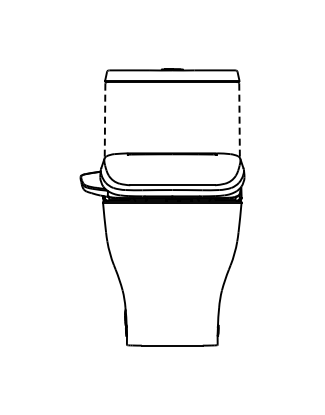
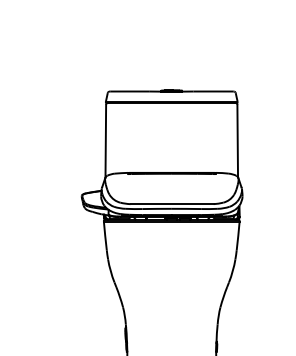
line: (105, 121) -> (106, 141), dashed -> solid
line: (239, 121) -> (237, 141), dashed -> solid

